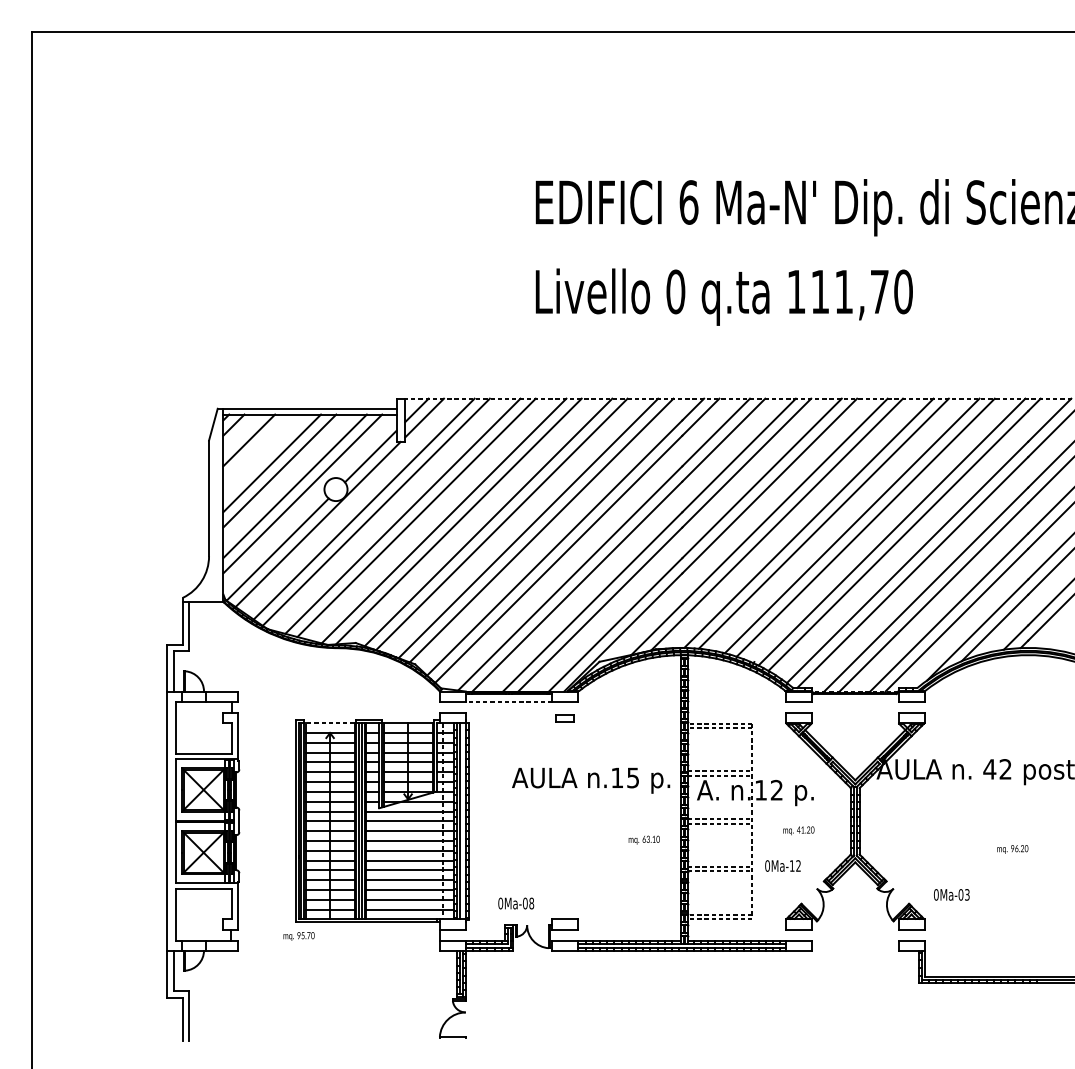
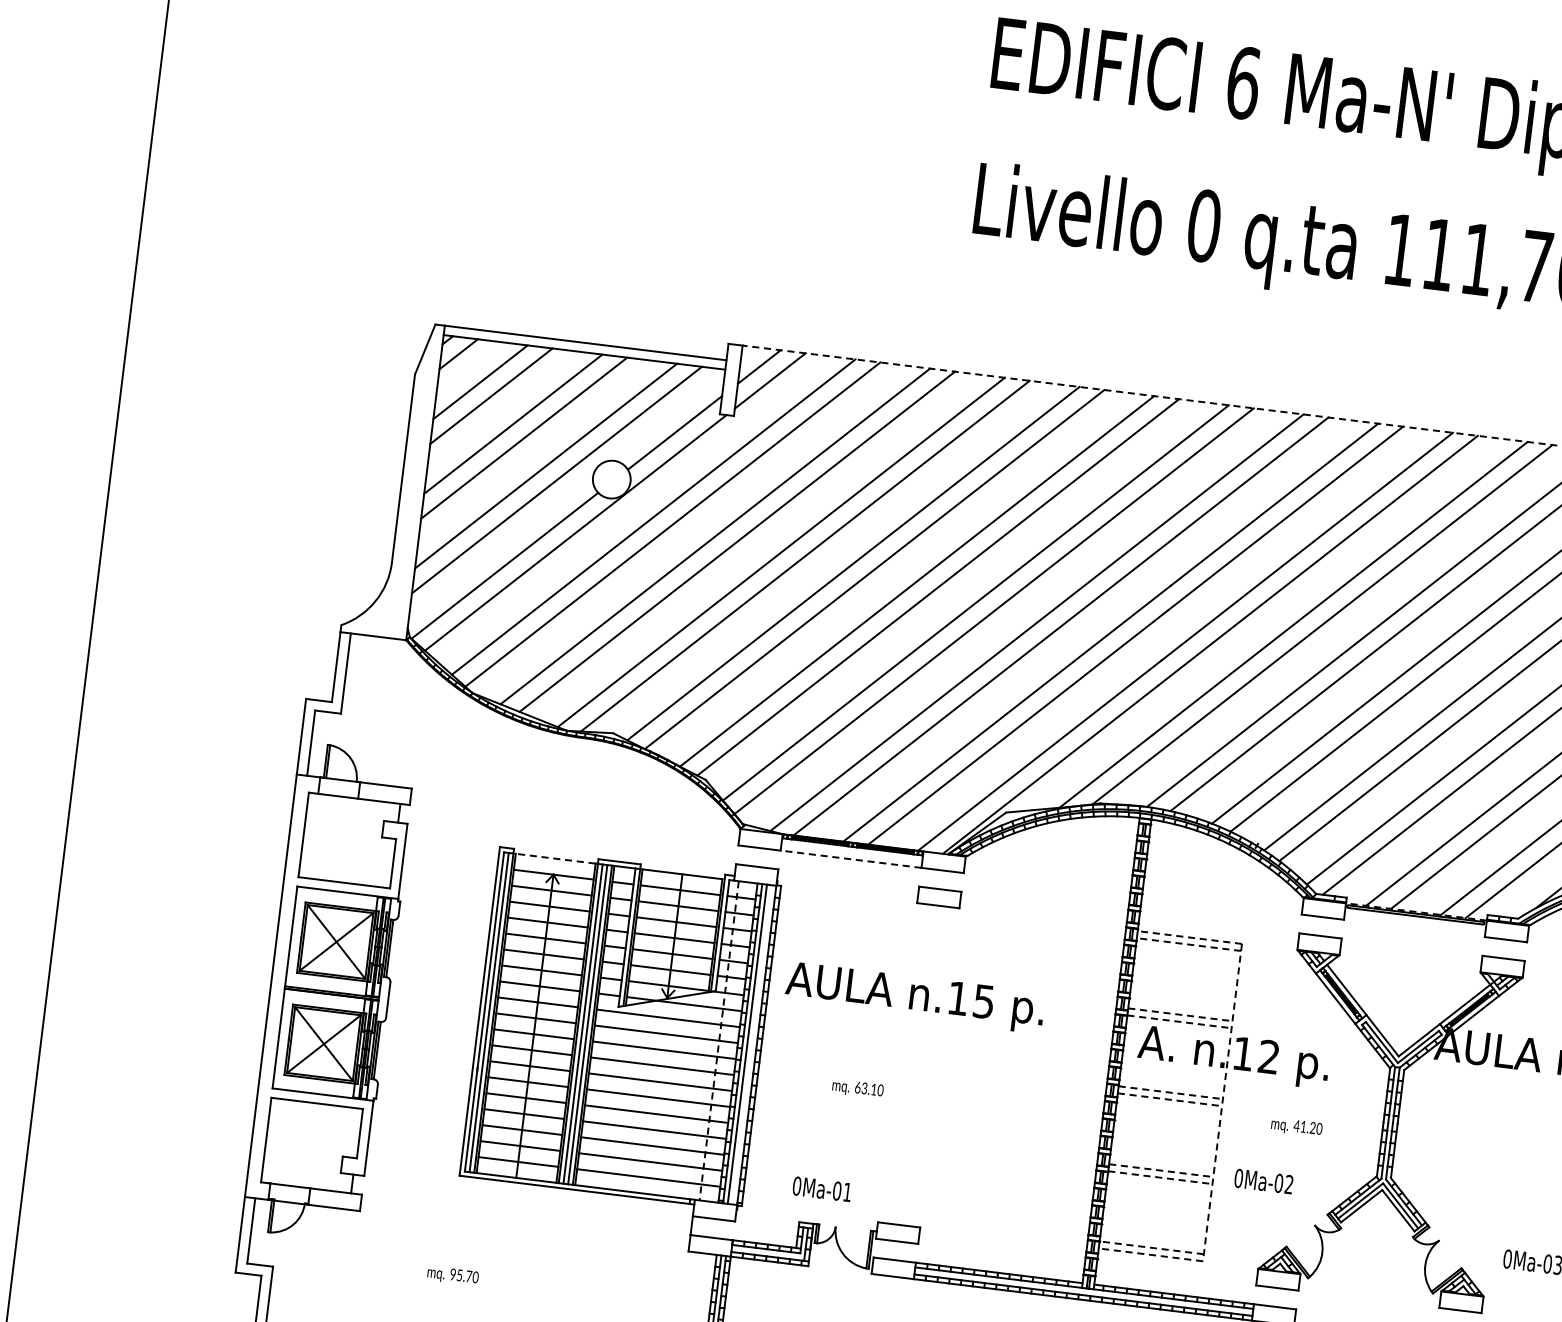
line: (256, 447) -> (490, 395), added
part: (564, 717) -> (938, 896), size x1.43
text: (591, 780) -> (915, 997), moved
text: (643, 839) -> (856, 1087), moved
text: (791, 865) -> (1277, 1182), 0Ma-12 -> 0Ma-02
text: (531, 903) -> (847, 1192), 0Ma-08 -> 0Ma-01
text: (298, 936) -> (452, 1275), moved

